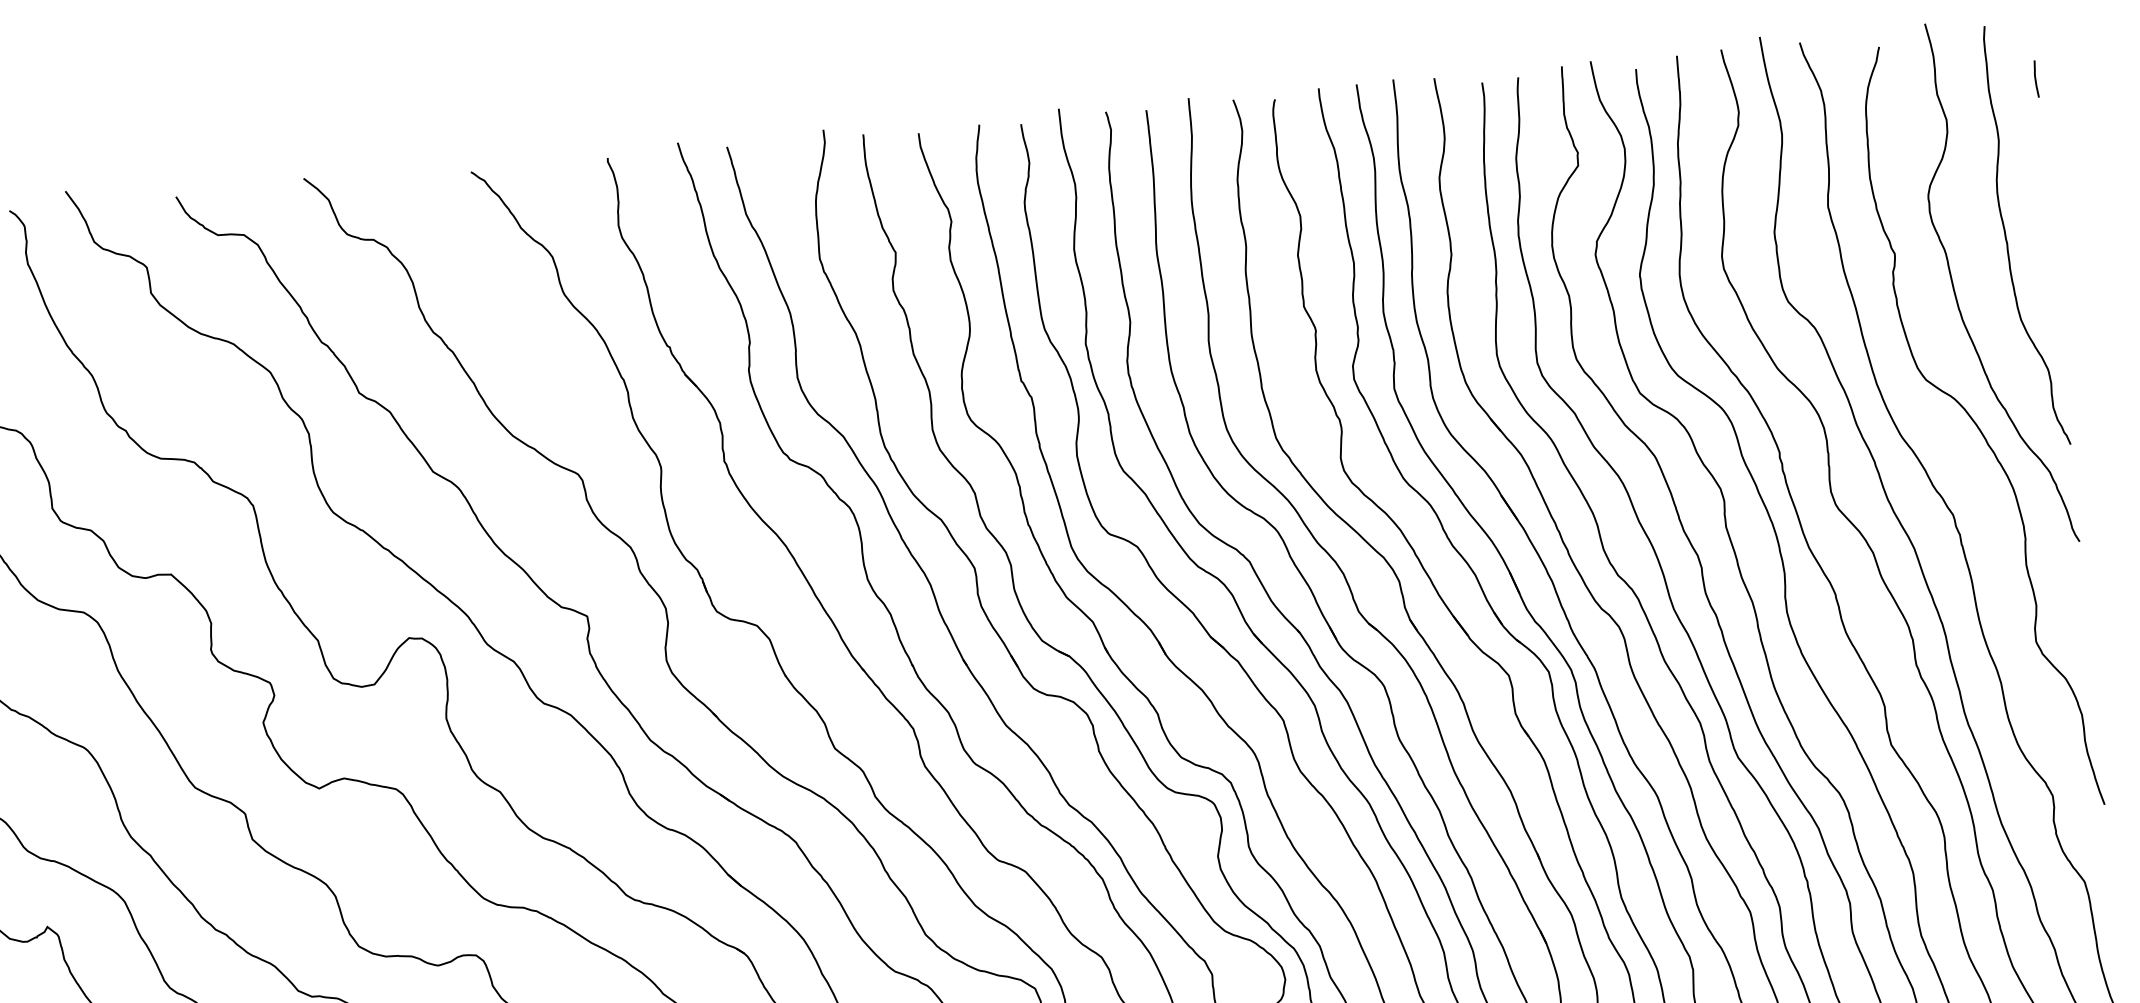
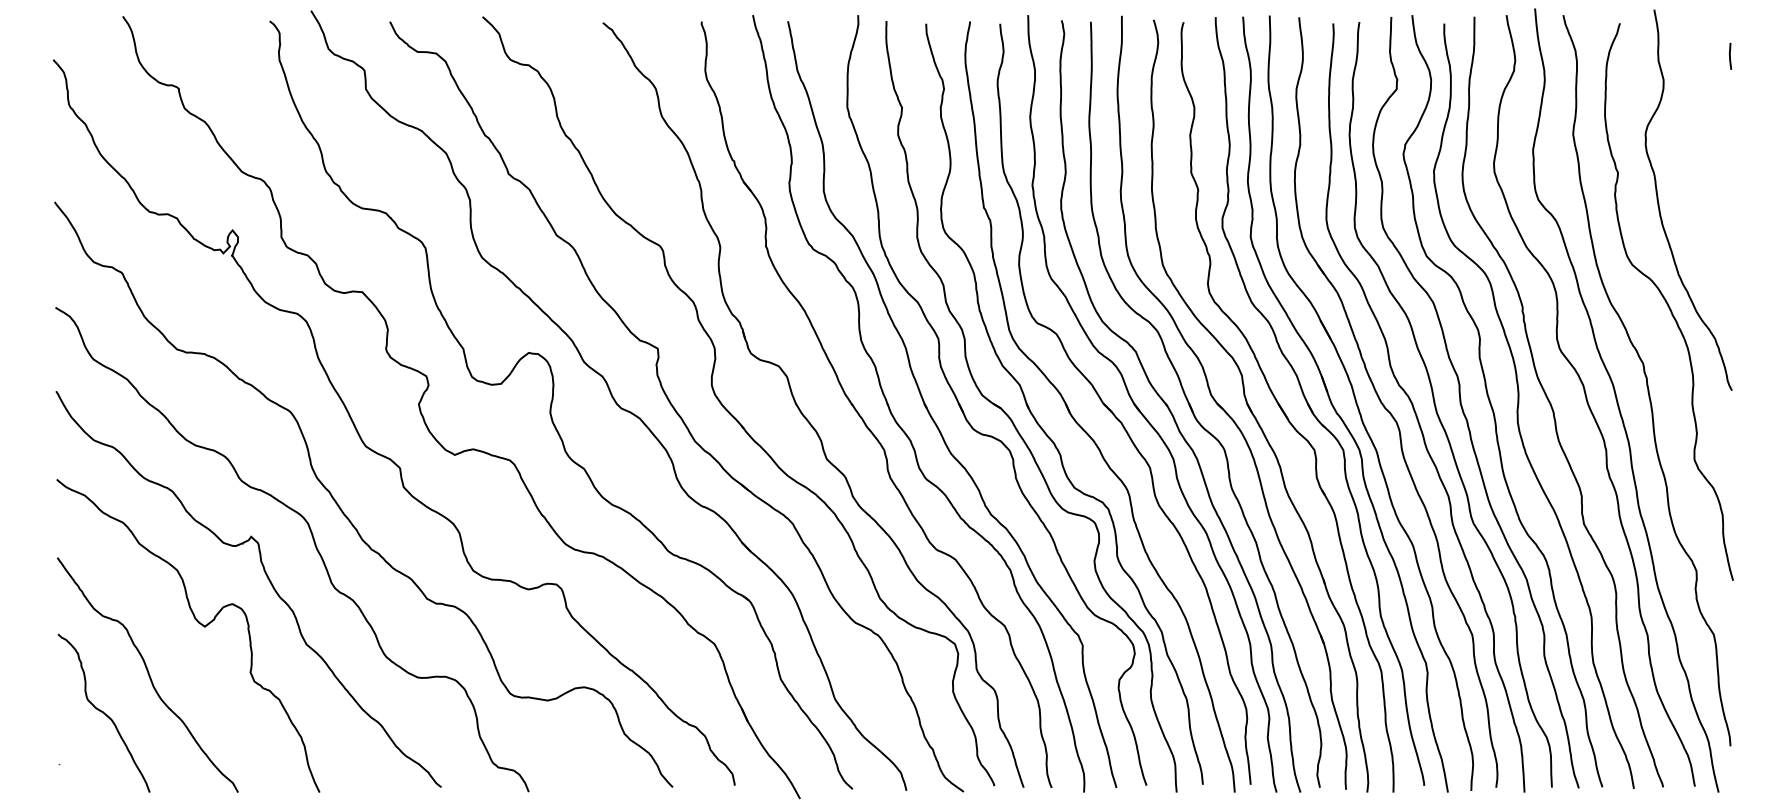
curve: (2009, 243) -> (1700, 172), removed

